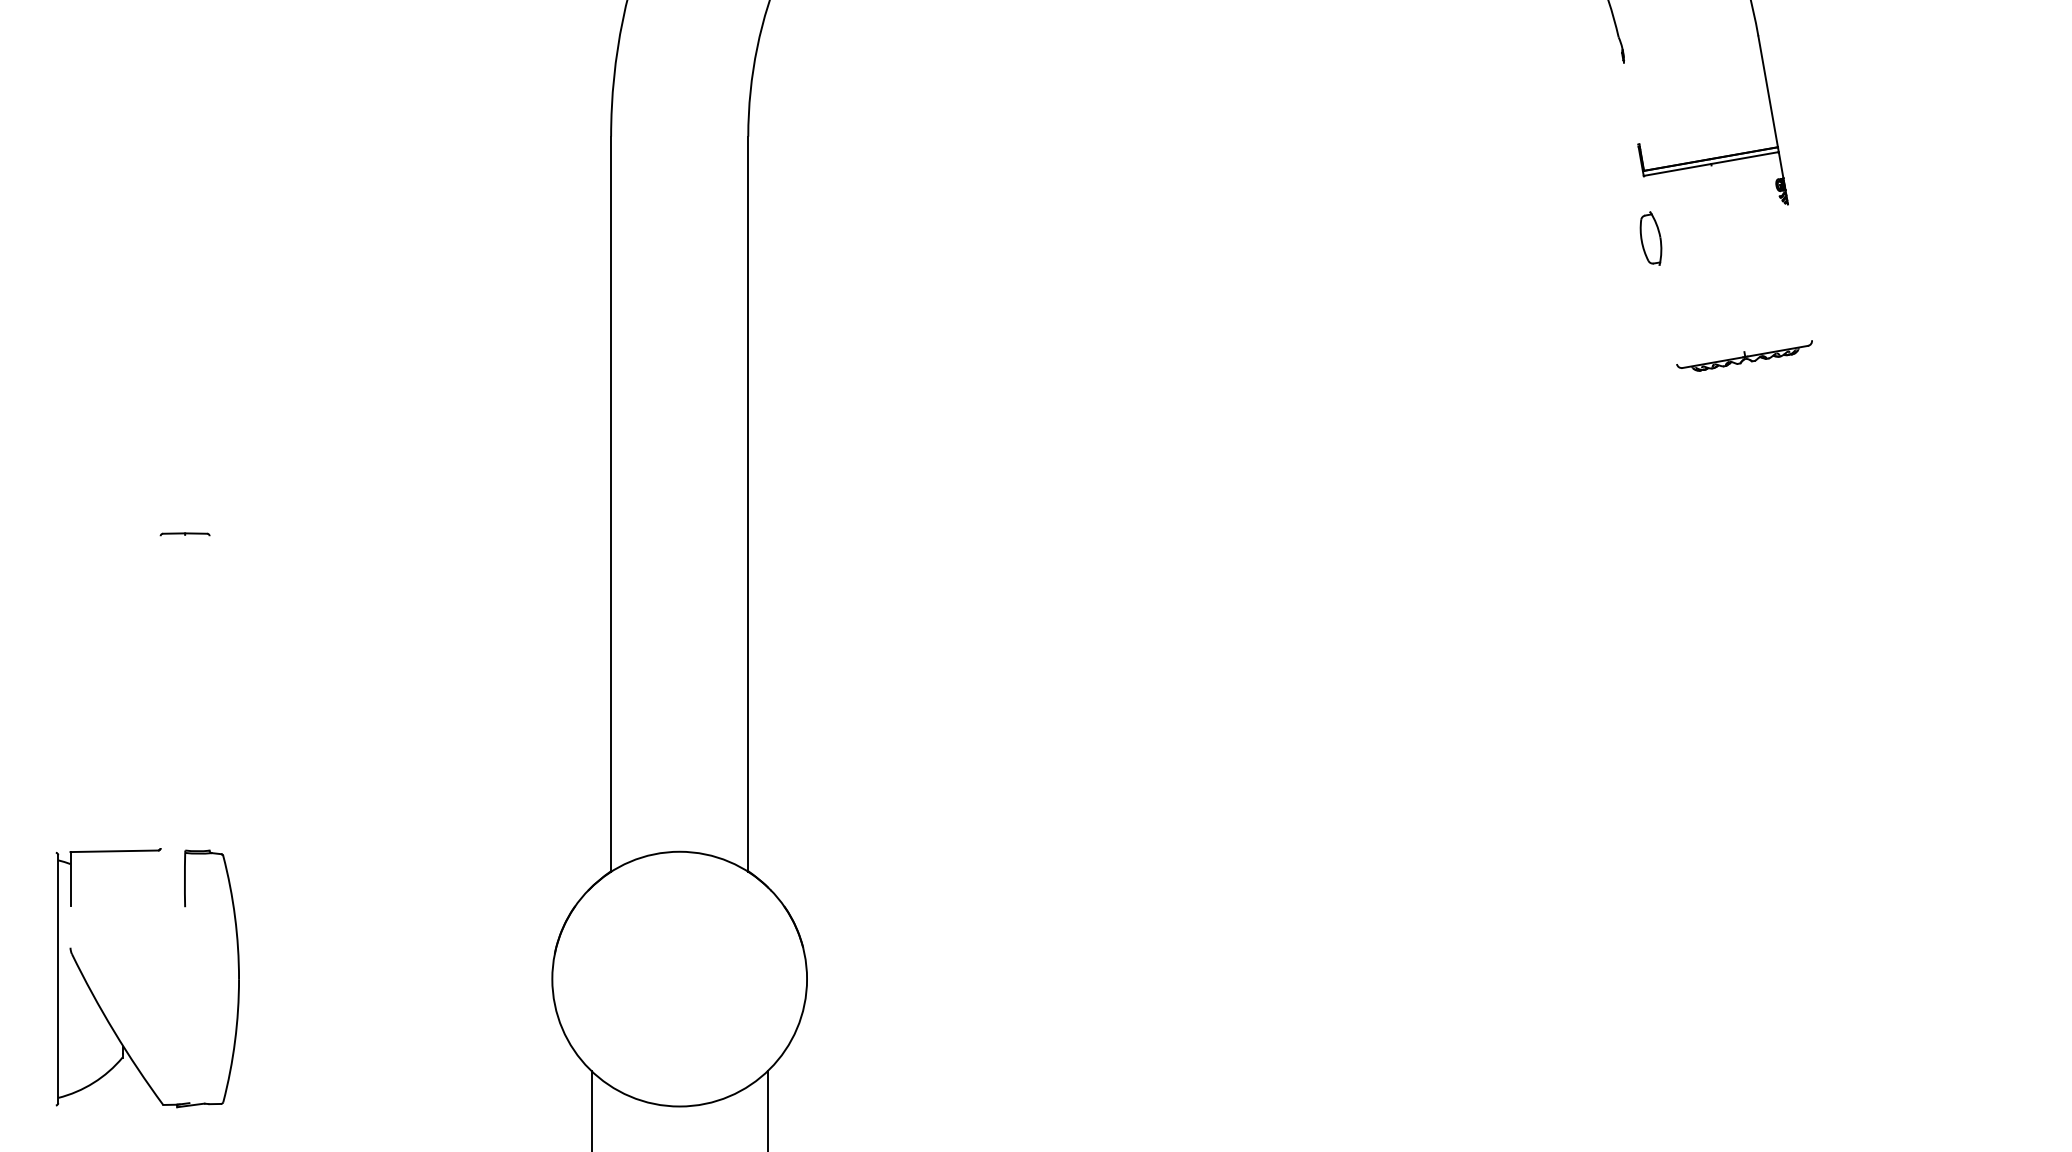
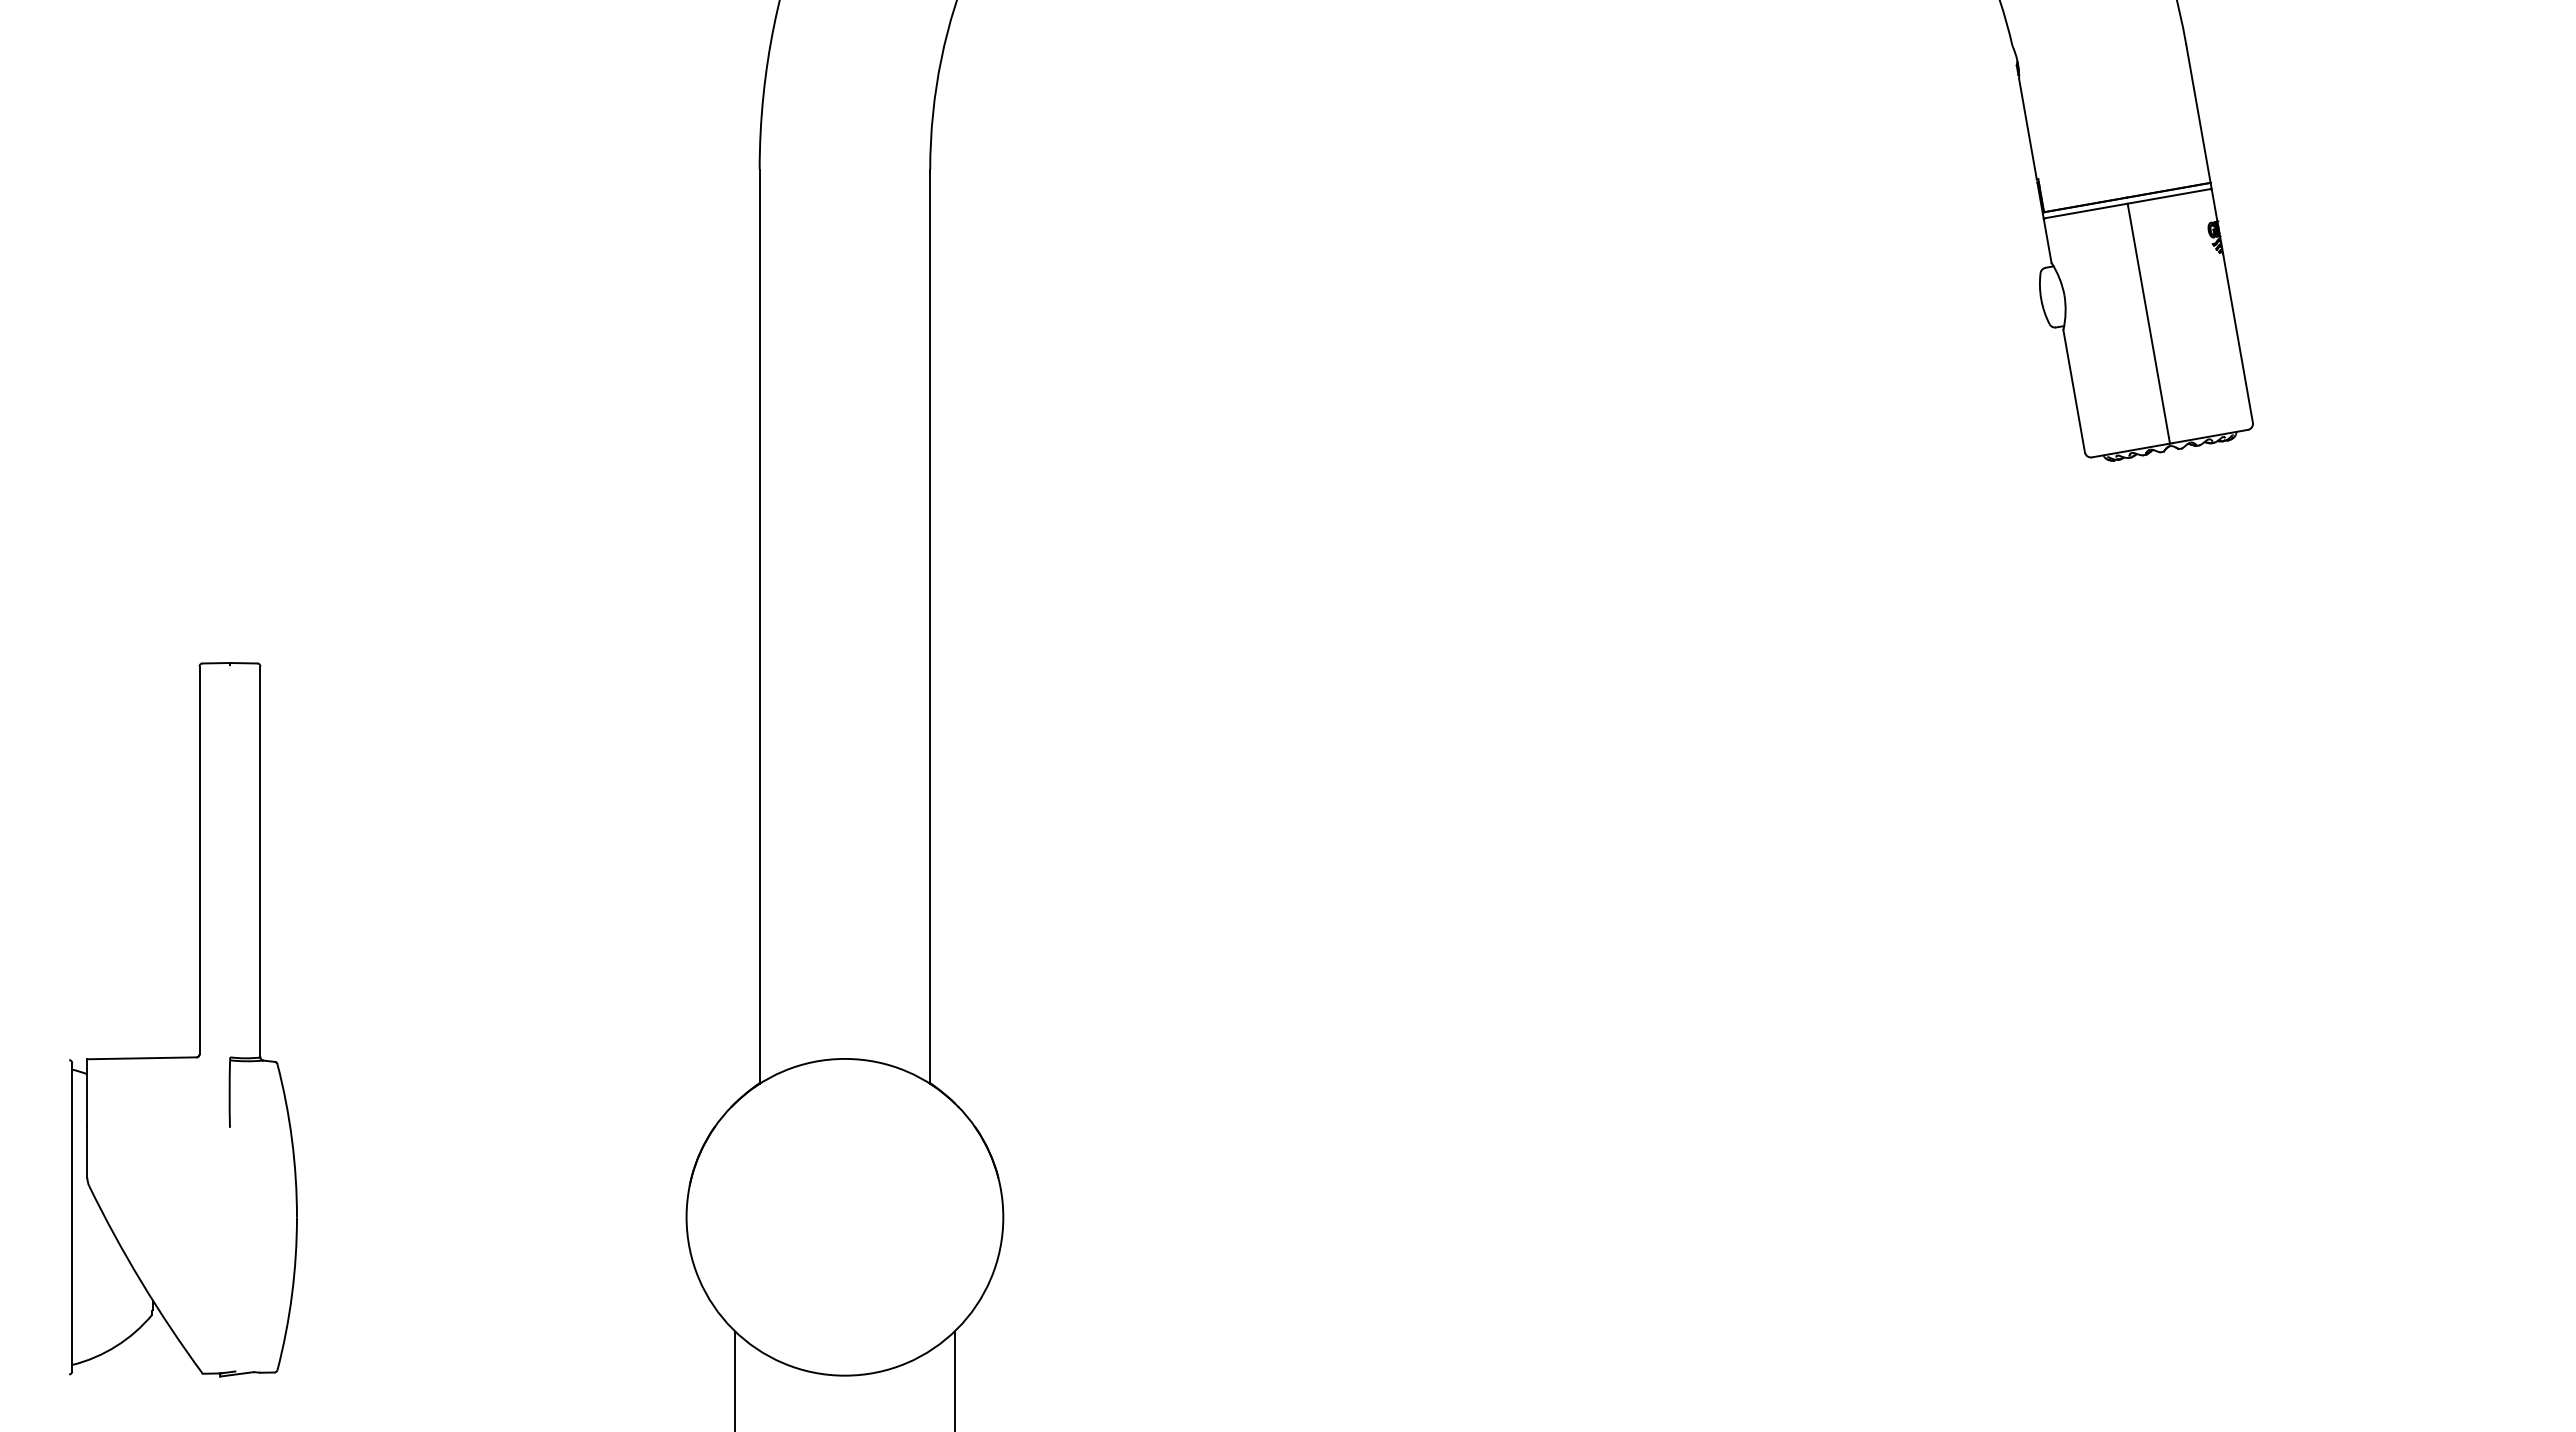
line: (1630, 104) -> (2027, 129), added
line: (1646, 194) -> (2047, 241), added
line: (1728, 258) -> (2148, 321), added
line: (1799, 272) -> (2237, 338), added
line: (1667, 315) -> (2073, 391), added
line: (160, 692) -> (199, 860), added
line: (209, 693) -> (260, 861), added
line: (70, 927) -> (87, 1152), added

